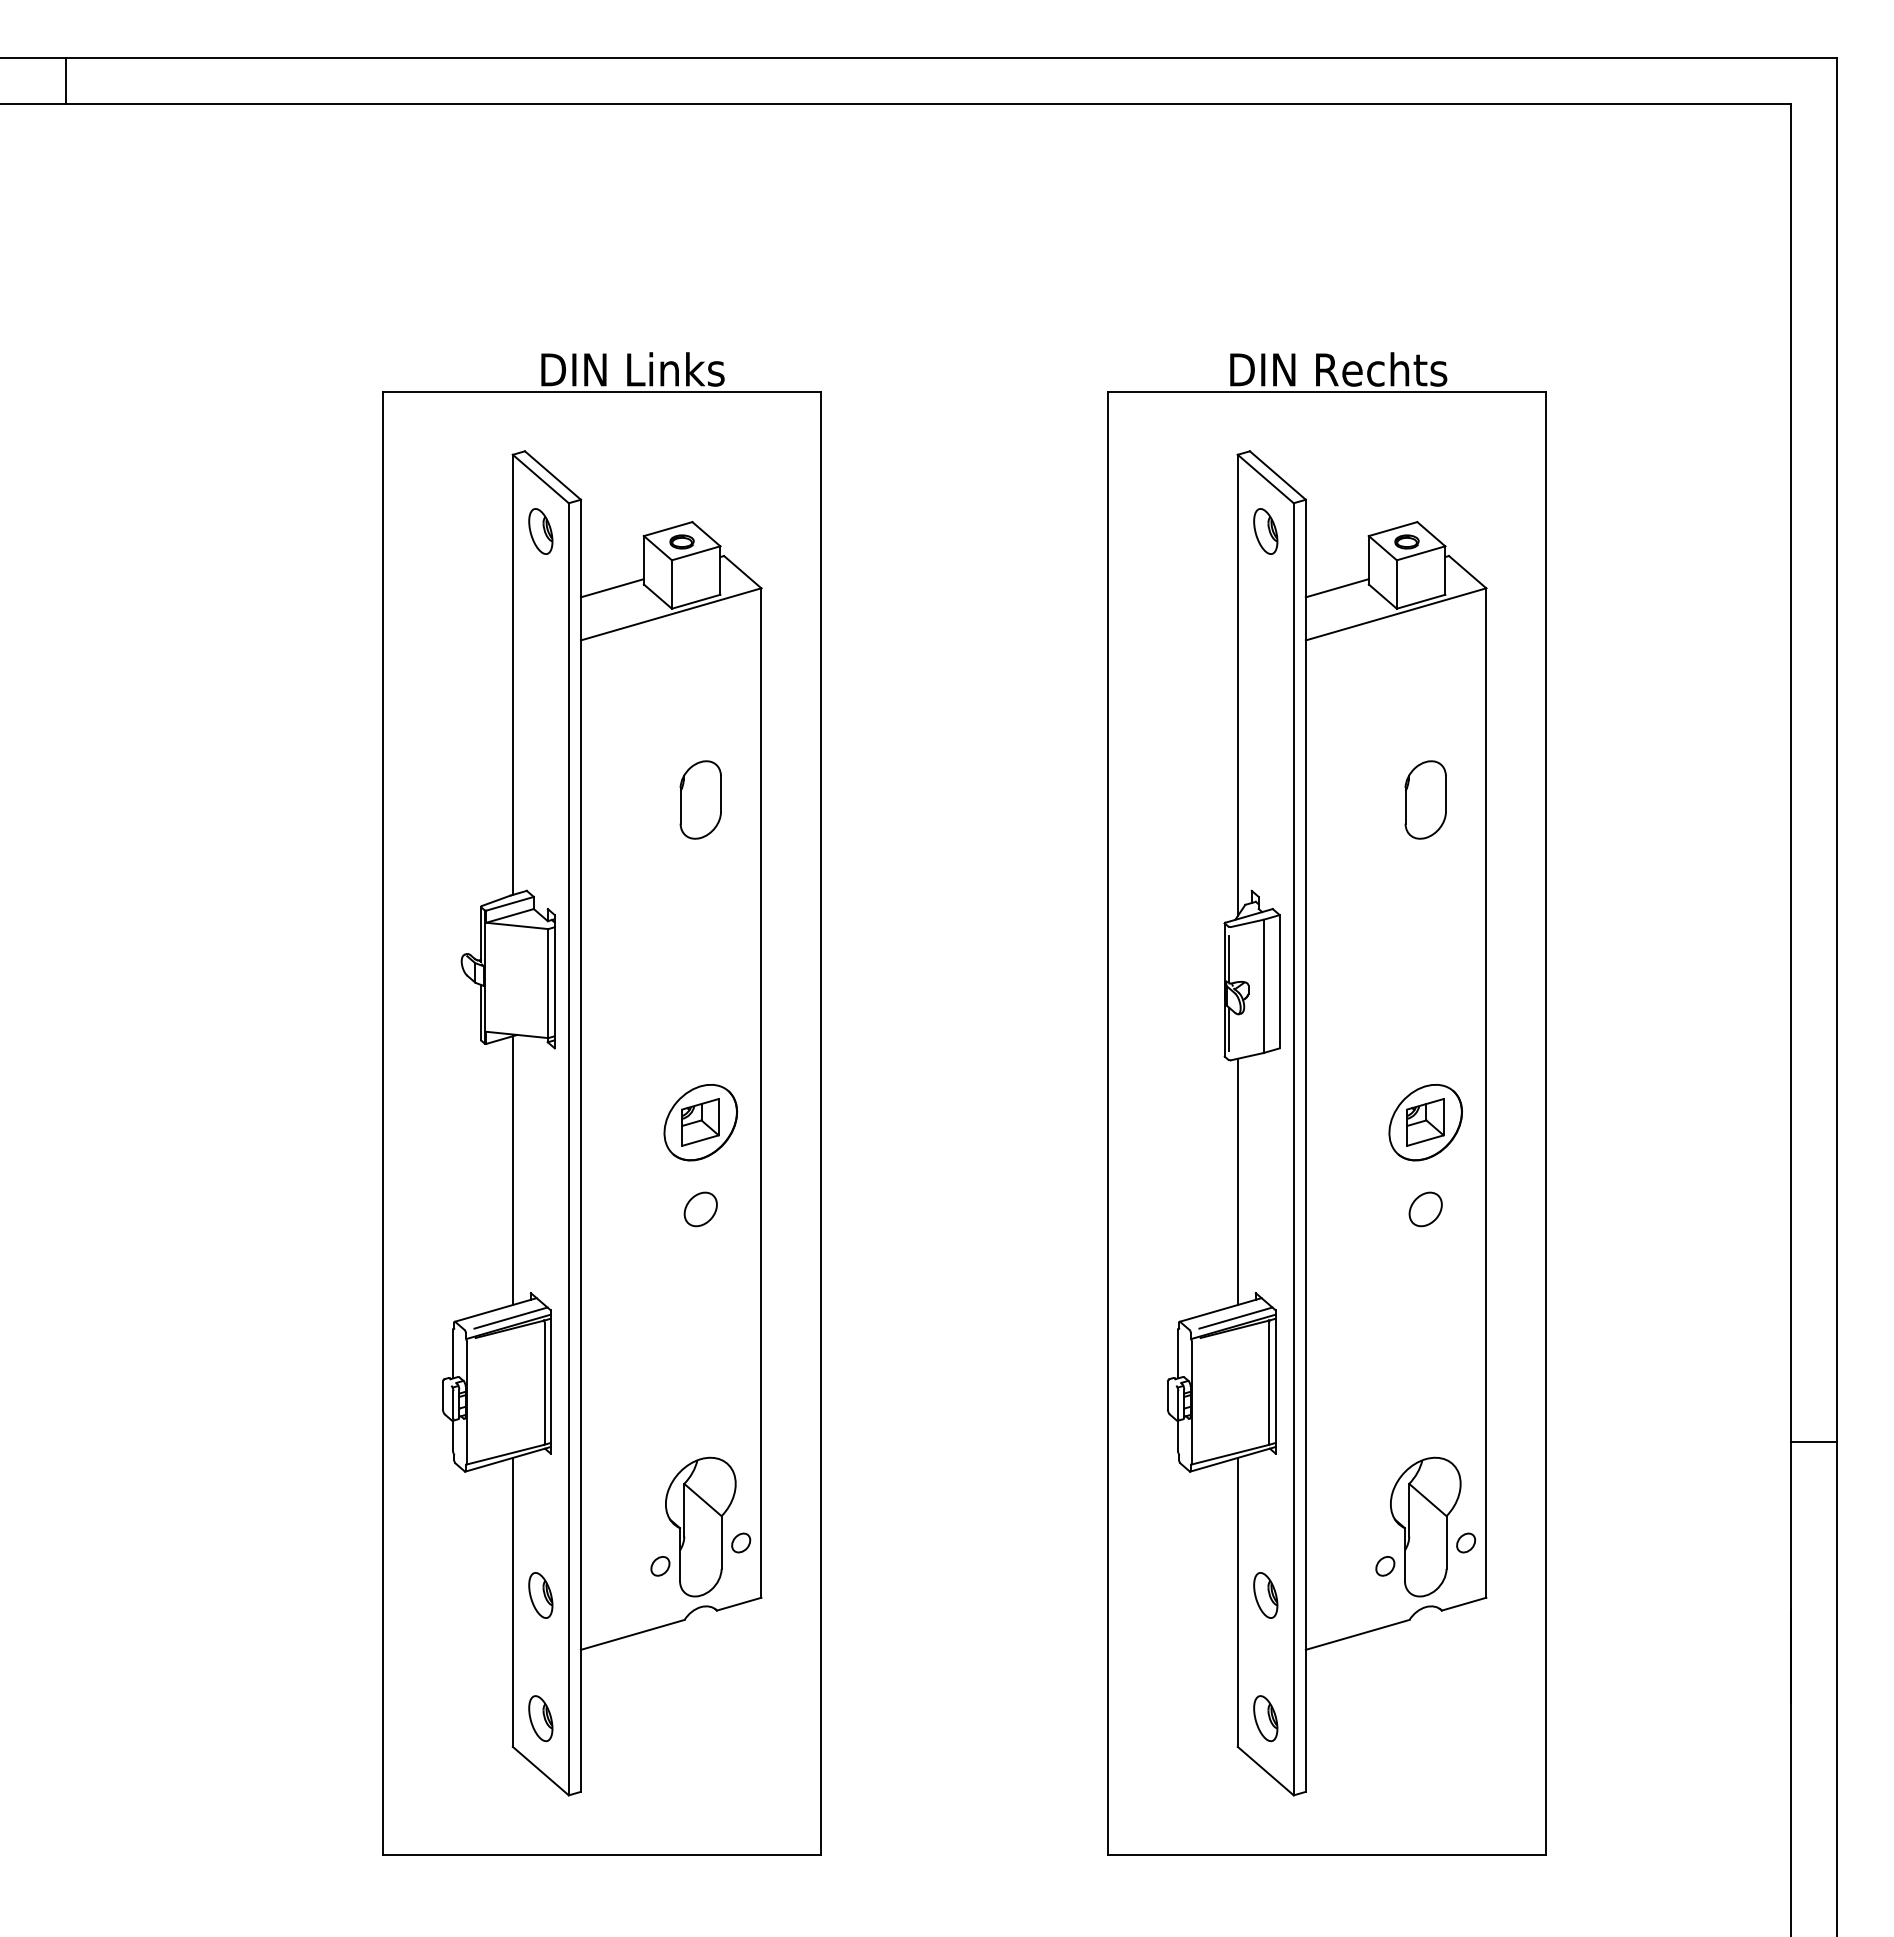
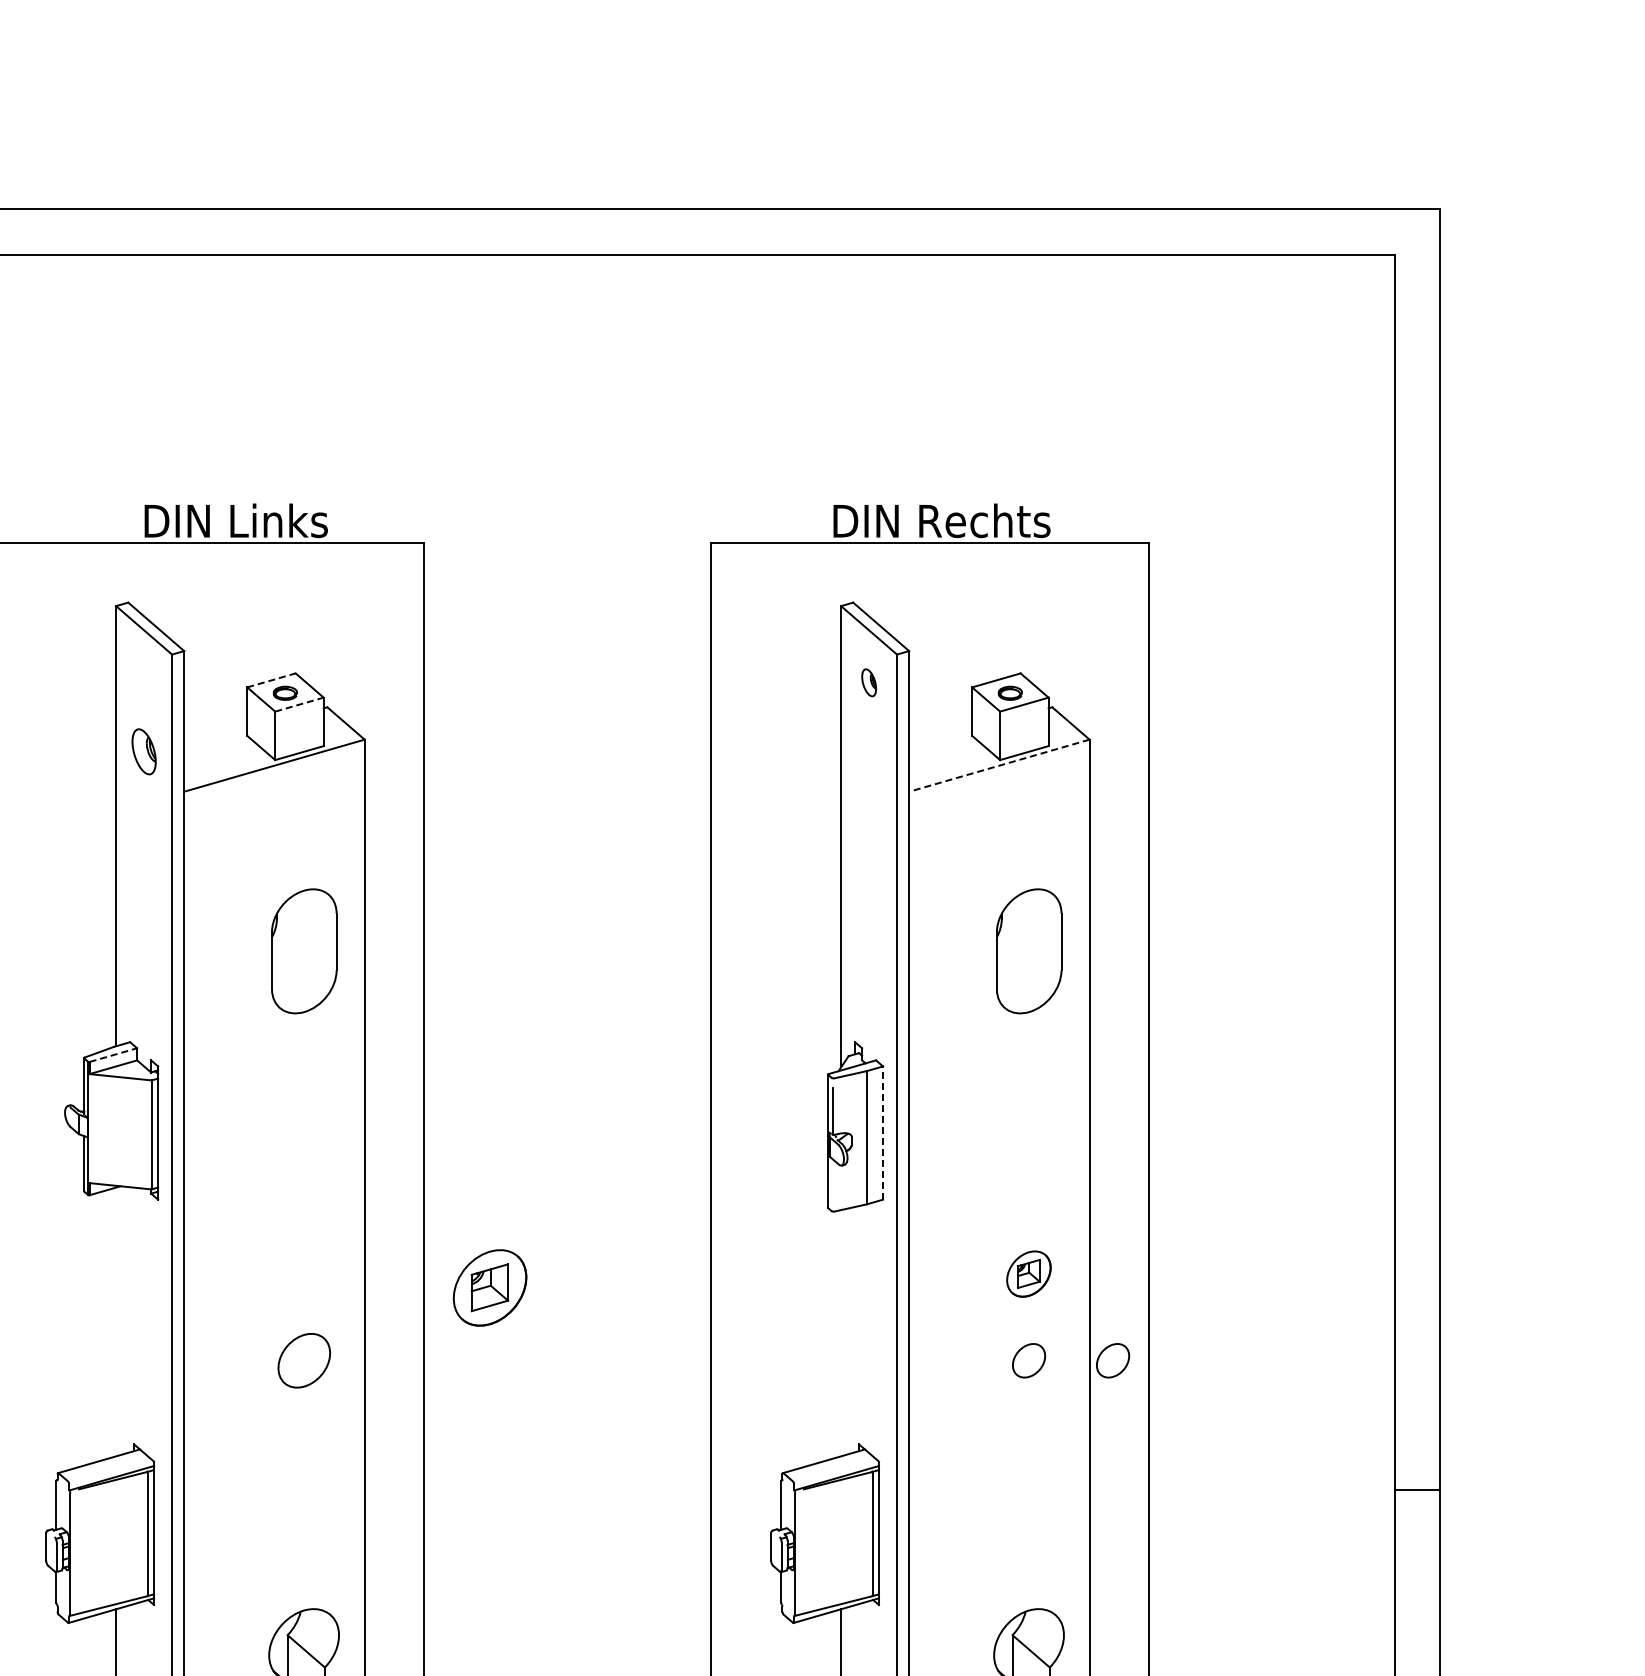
line: (668, 528) -> (271, 679), solid -> dashed
part: (540, 531) -> (143, 751), moved
part: (1265, 531) -> (868, 682), size x0.6
line: (696, 553) -> (299, 704), solid -> dashed
line: (611, 588) -> (214, 739), removed
line: (1336, 588) -> (939, 739), removed
line: (1396, 614) -> (999, 765), solid -> dashed
part: (700, 799) -> (303, 950), size x1.6
part: (1425, 799) -> (1028, 950), size x1.6
line: (510, 903) -> (113, 1054), solid -> dashed
line: (1279, 981) -> (882, 1132), solid -> dashed
line: (1229, 1028) -> (832, 1179), removed
part: (700, 1122) -> (489, 1287), moved
part: (1425, 1122) -> (1028, 1273), size x0.6
line: (512, 1170) -> (115, 1321), removed
line: (1237, 1181) -> (840, 1332), removed
part: (700, 1209) -> (303, 1360), size x1.6
part: (1509, 1209) -> (1112, 1360), added
line: (510, 1317) -> (113, 1468), removed
line: (1235, 1317) -> (838, 1468), removed
line: (1813, 1441) -> (1416, 1489), moved

